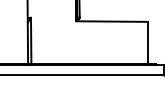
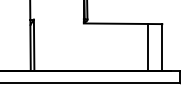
line: (134, 43) -> (147, 47), added

